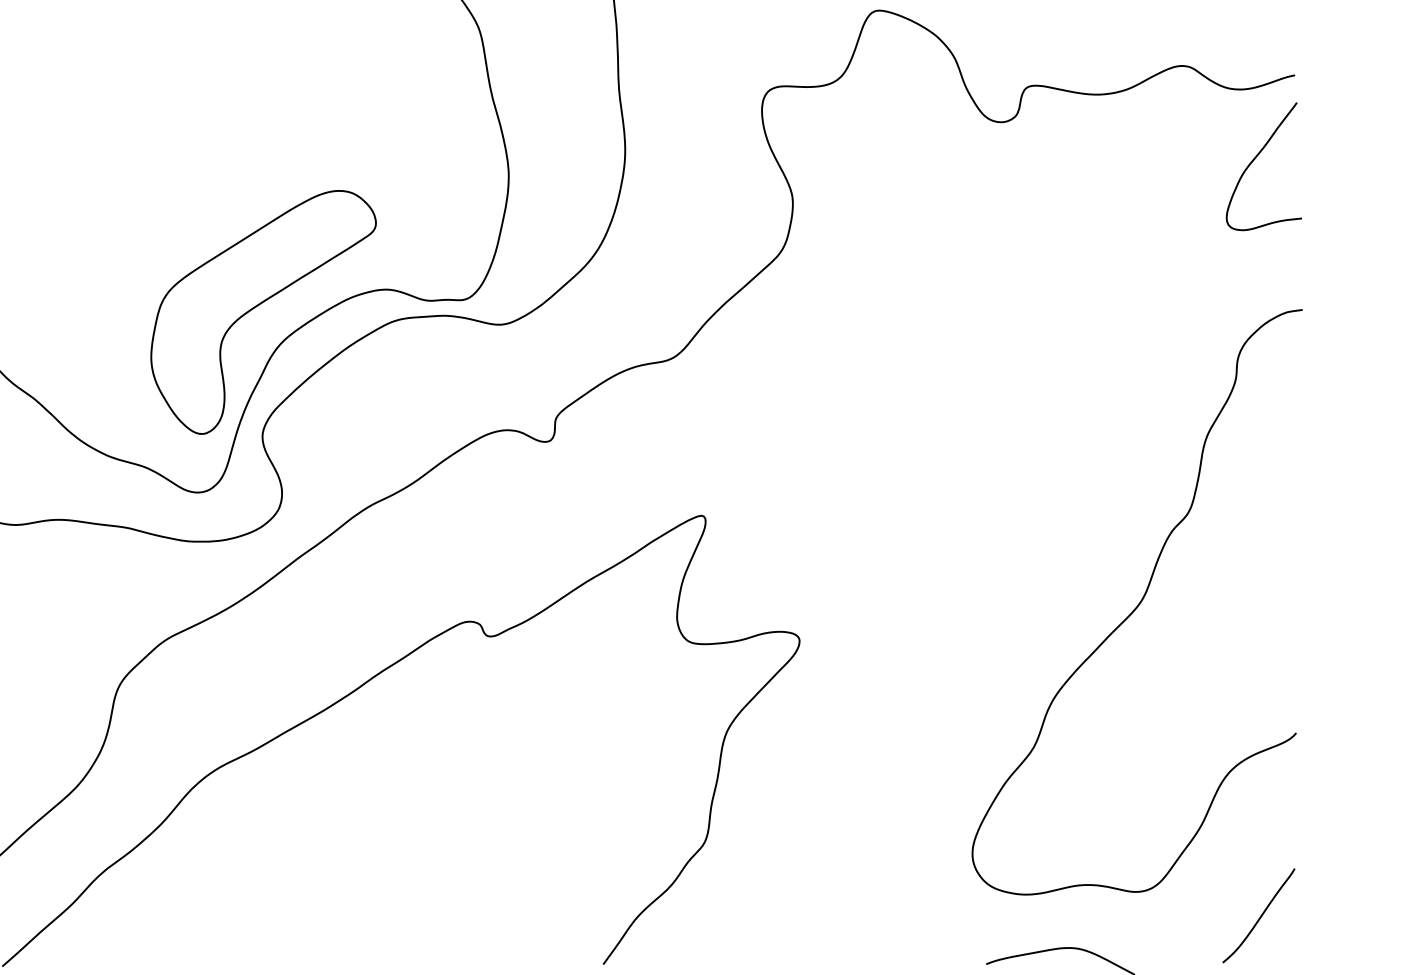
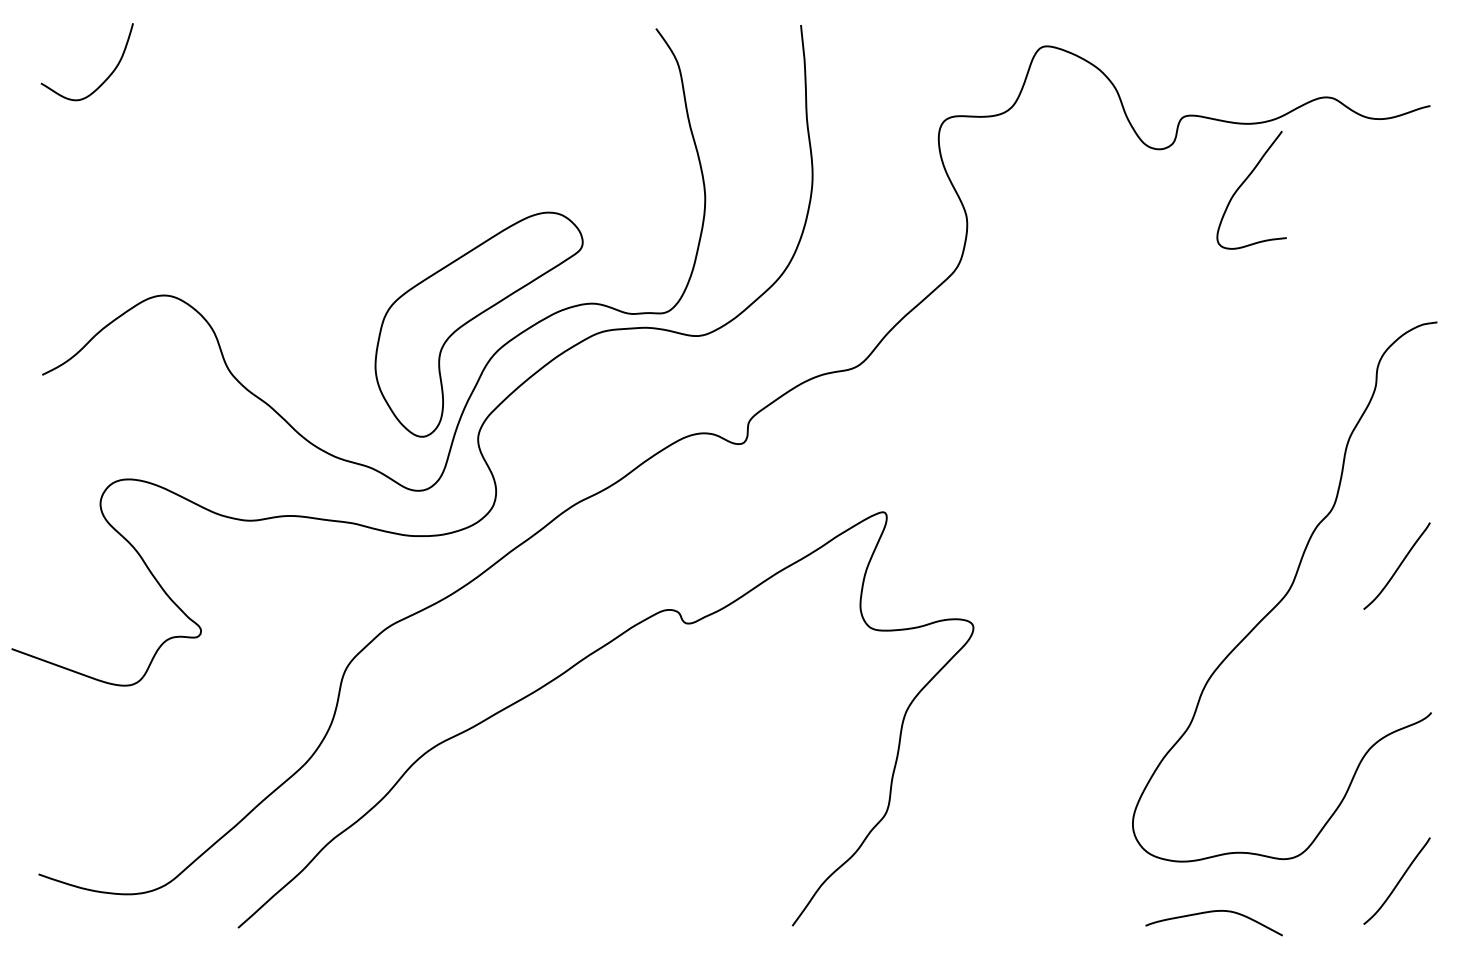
curve: (1253, 161) -> (1242, 185), moved
curve: (1260, 573) -> (1398, 565), added

